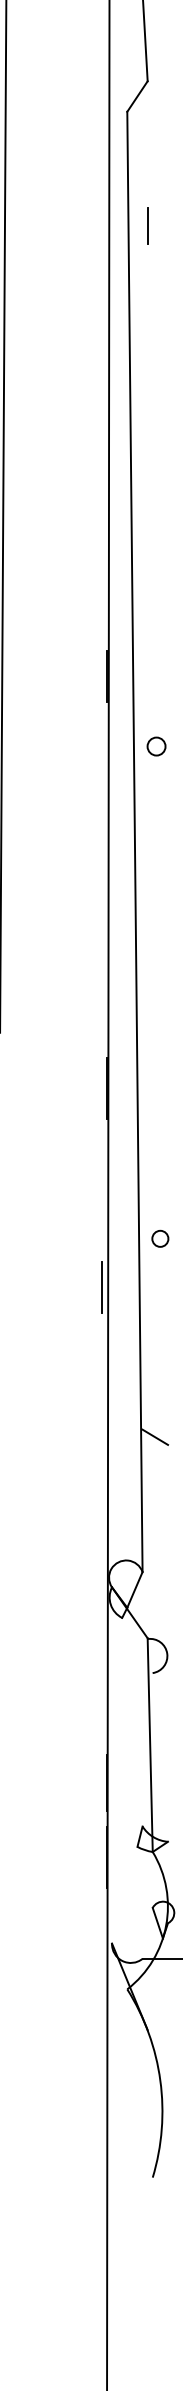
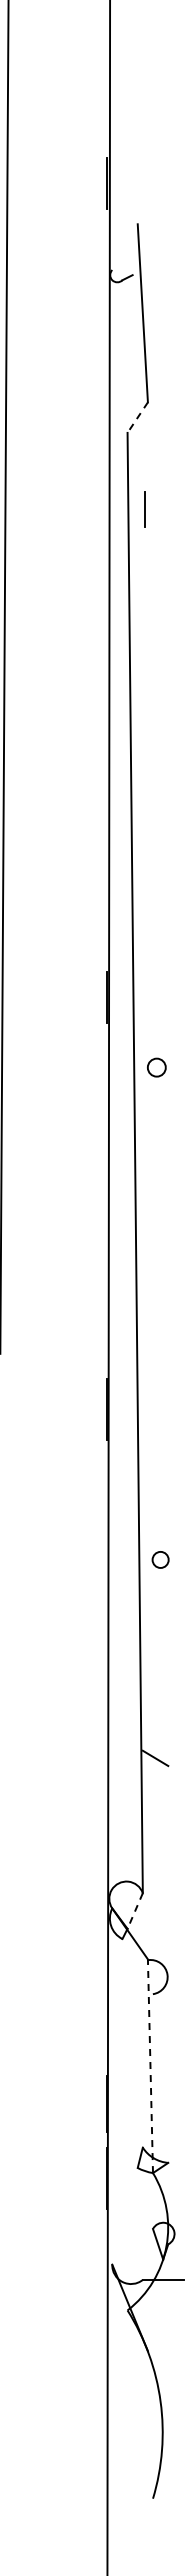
line: (137, 97) -> (137, 418), solid -> dashed
line: (147, 226) -> (144, 509), moved
line: (102, 1286) -> (102, 1607), removed
line: (135, 1590) -> (135, 1911), solid -> dashed
line: (150, 1745) -> (150, 2066), solid -> dashed

